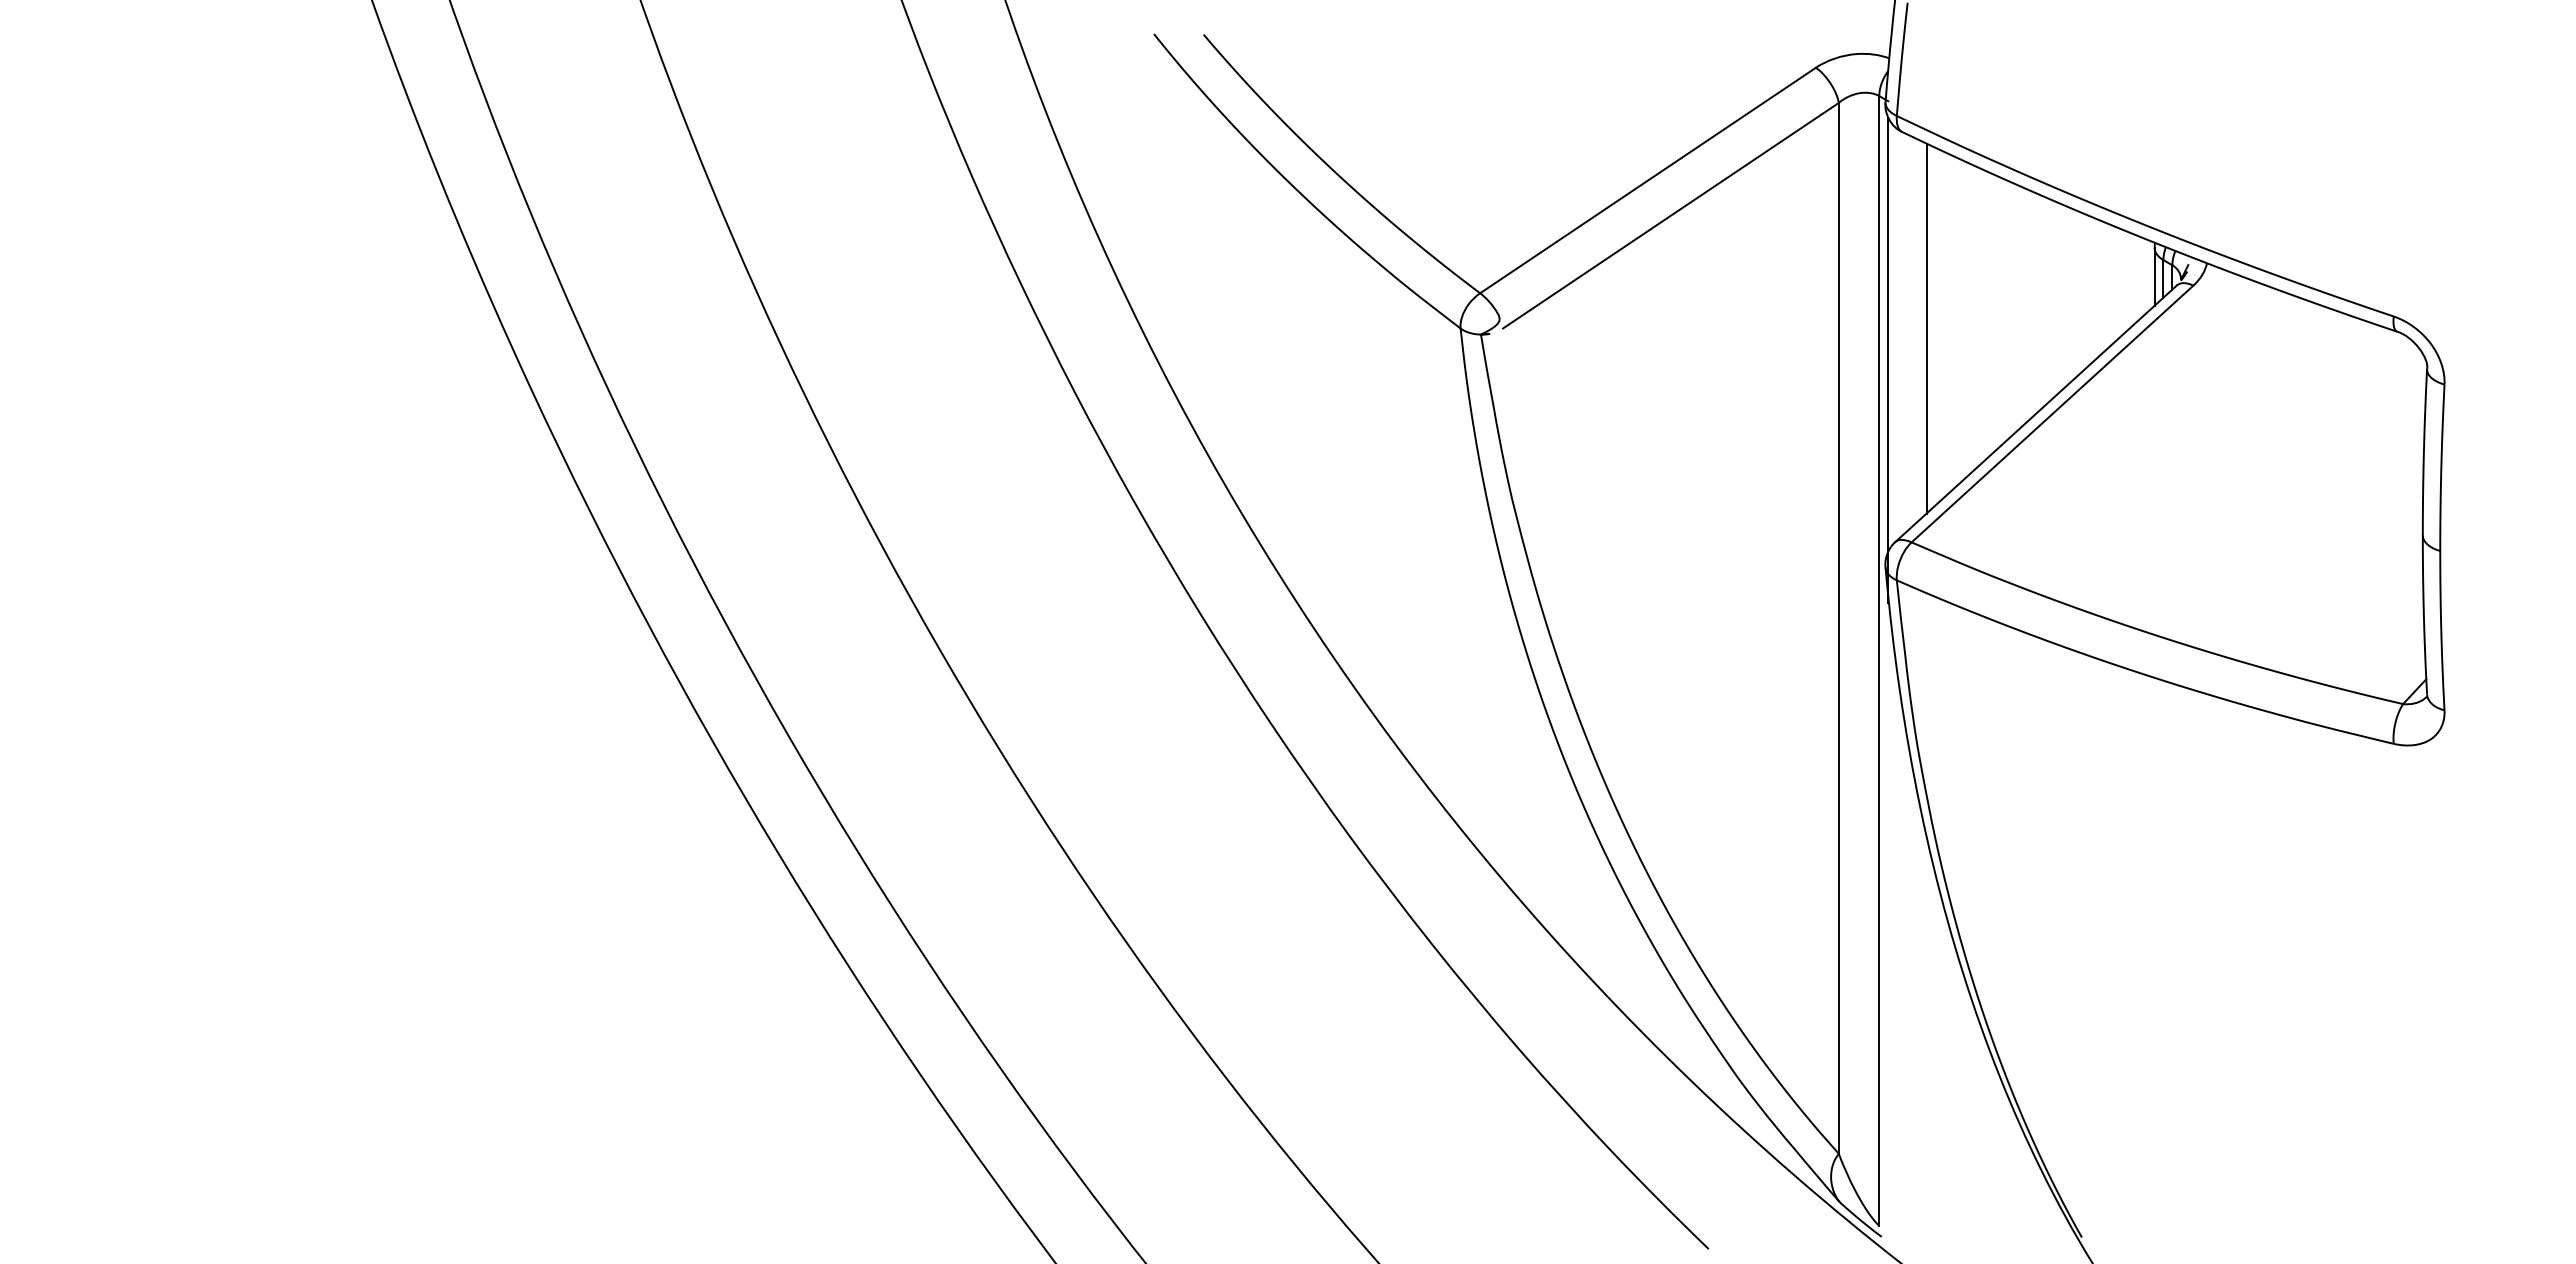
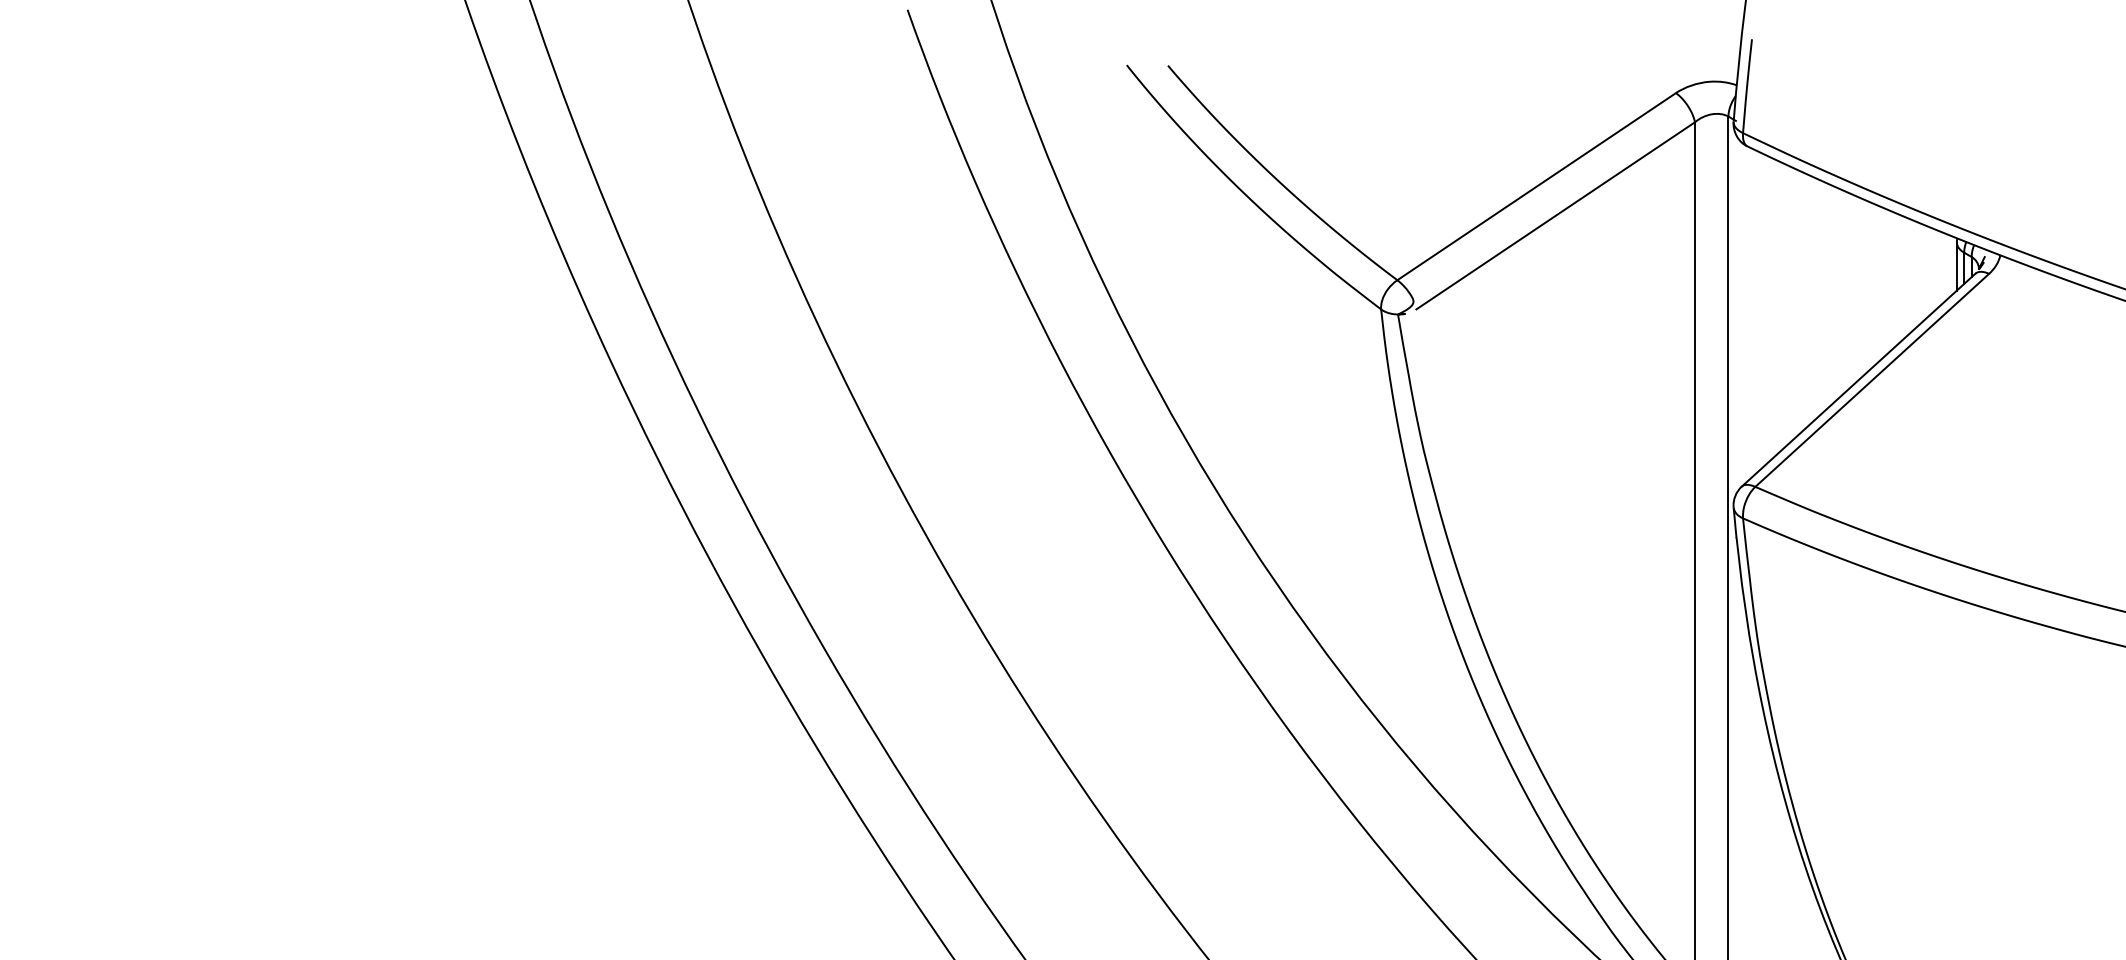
line: (1926, 328) -> (1767, 309), removed
line: (1888, 359) -> (1736, 335), removed

